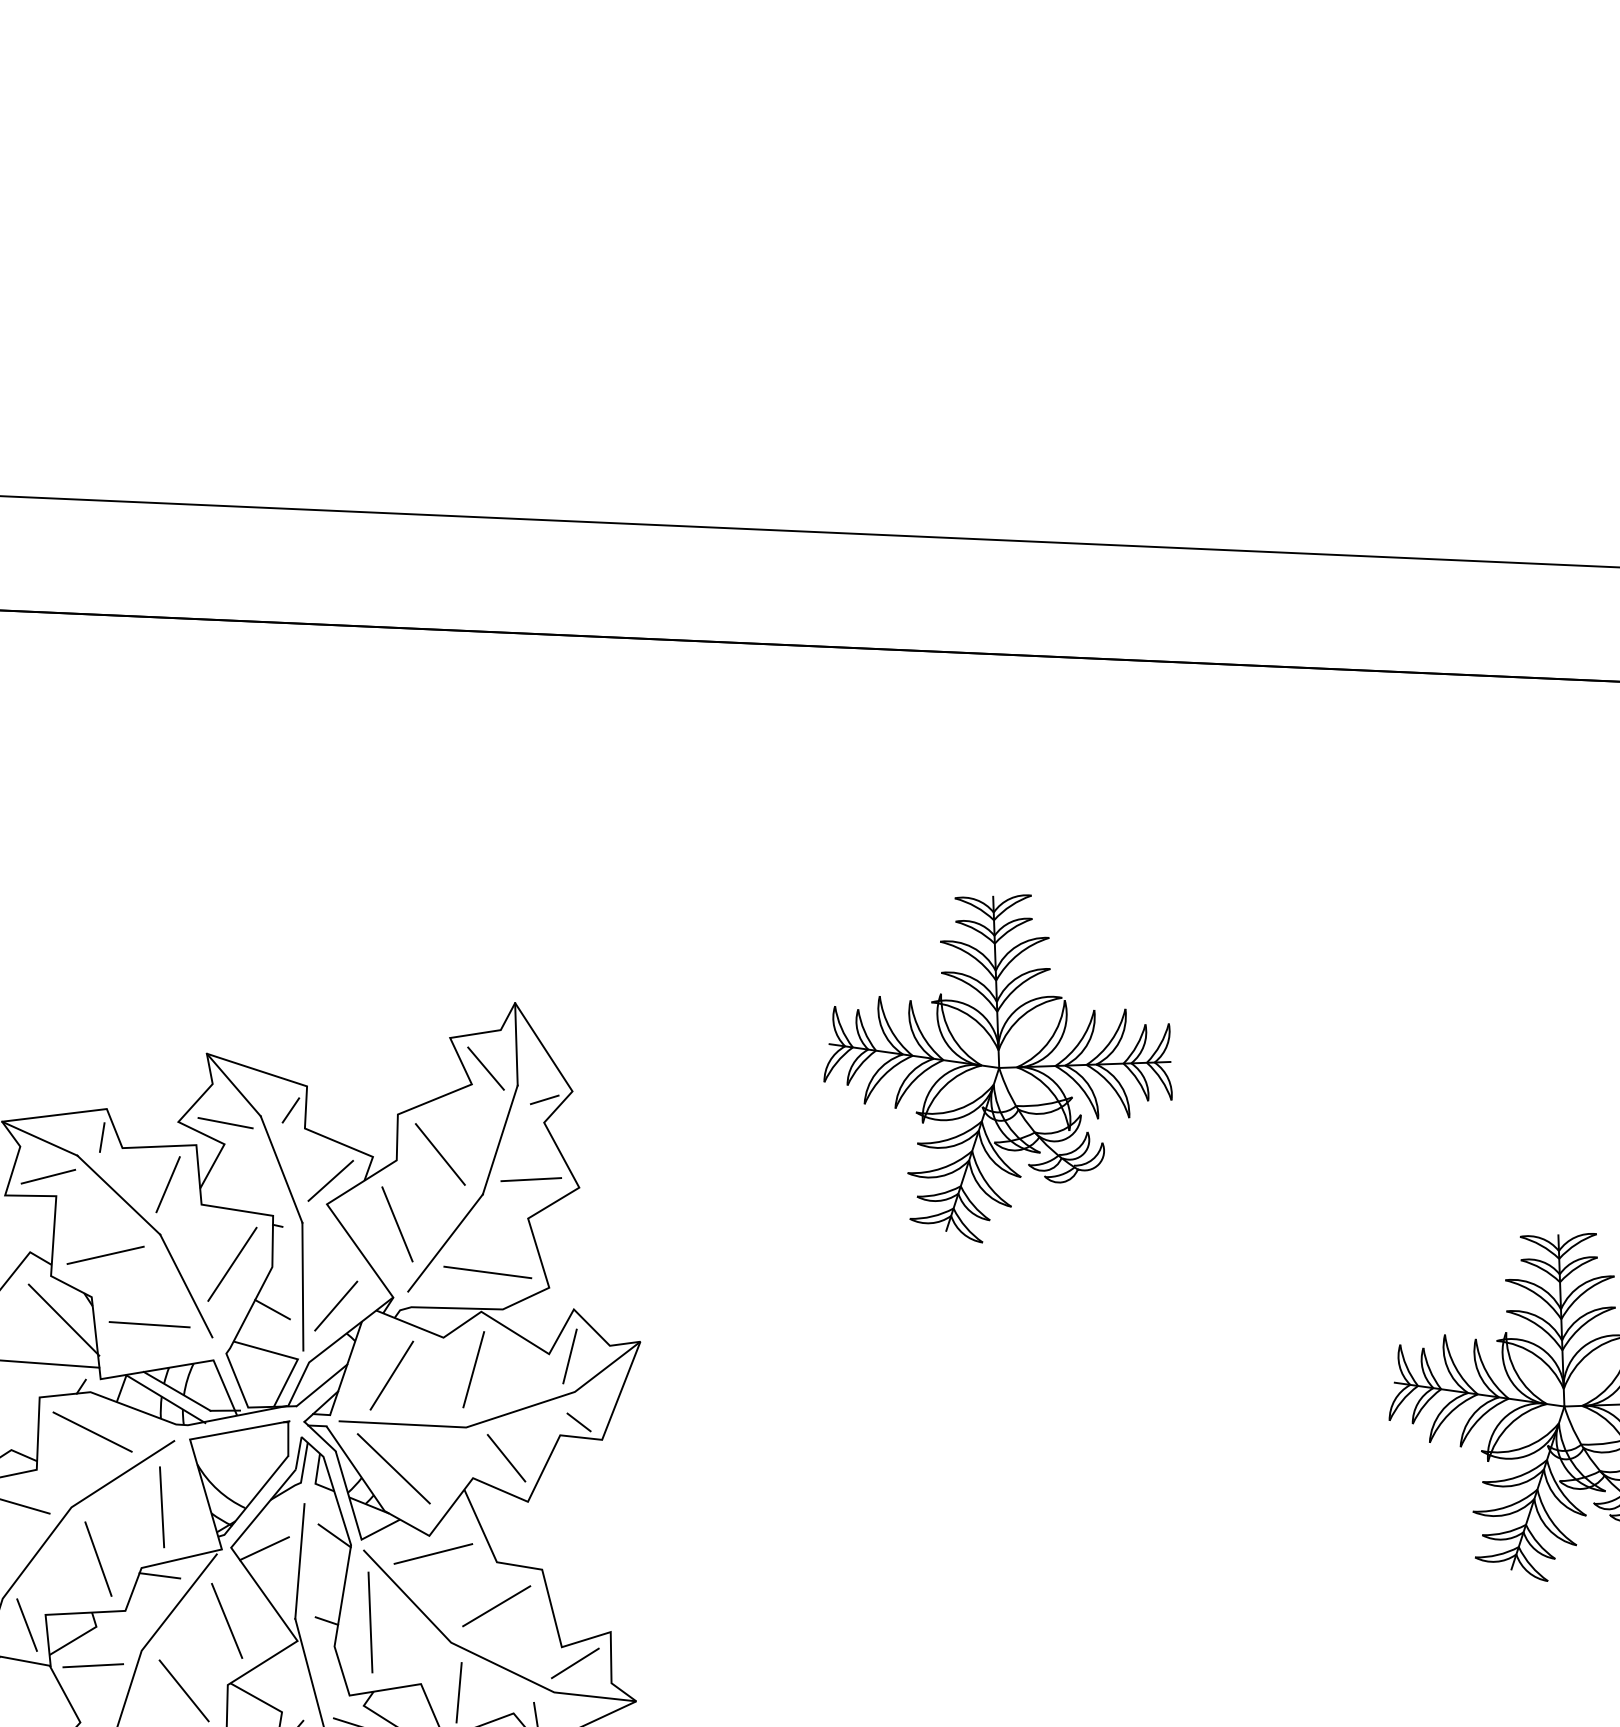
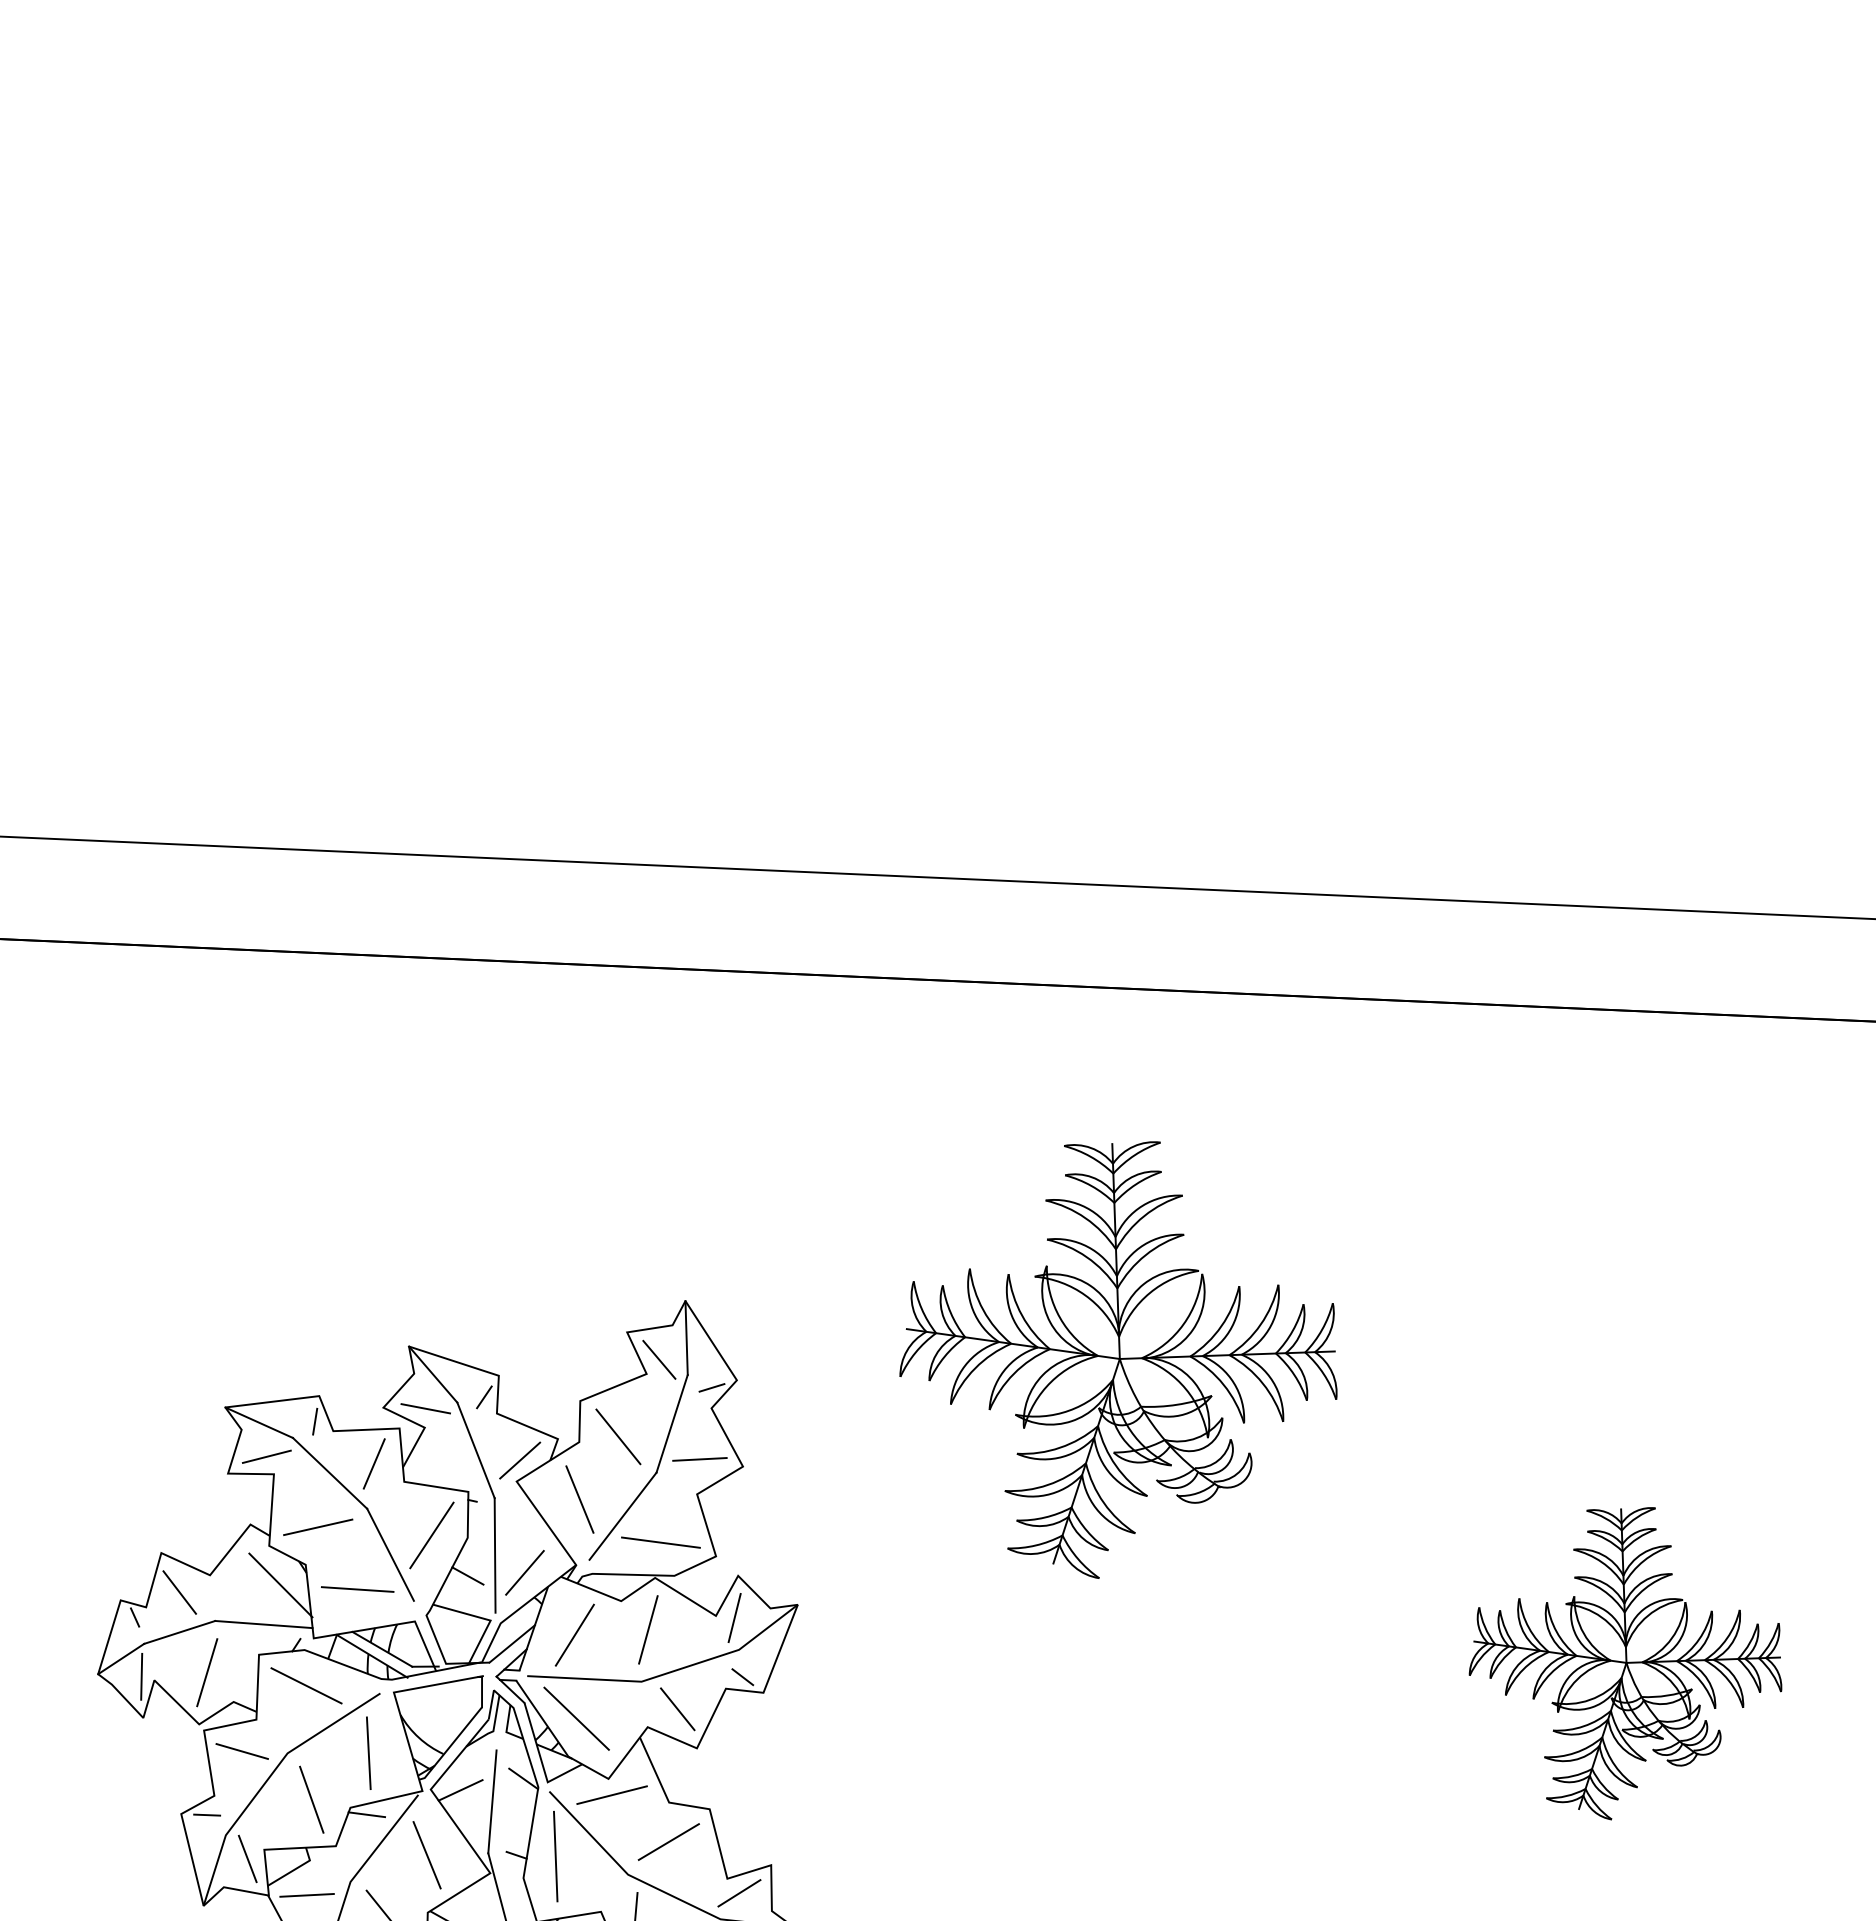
part: (997, 1068) -> (1118, 1359), size x1.4

